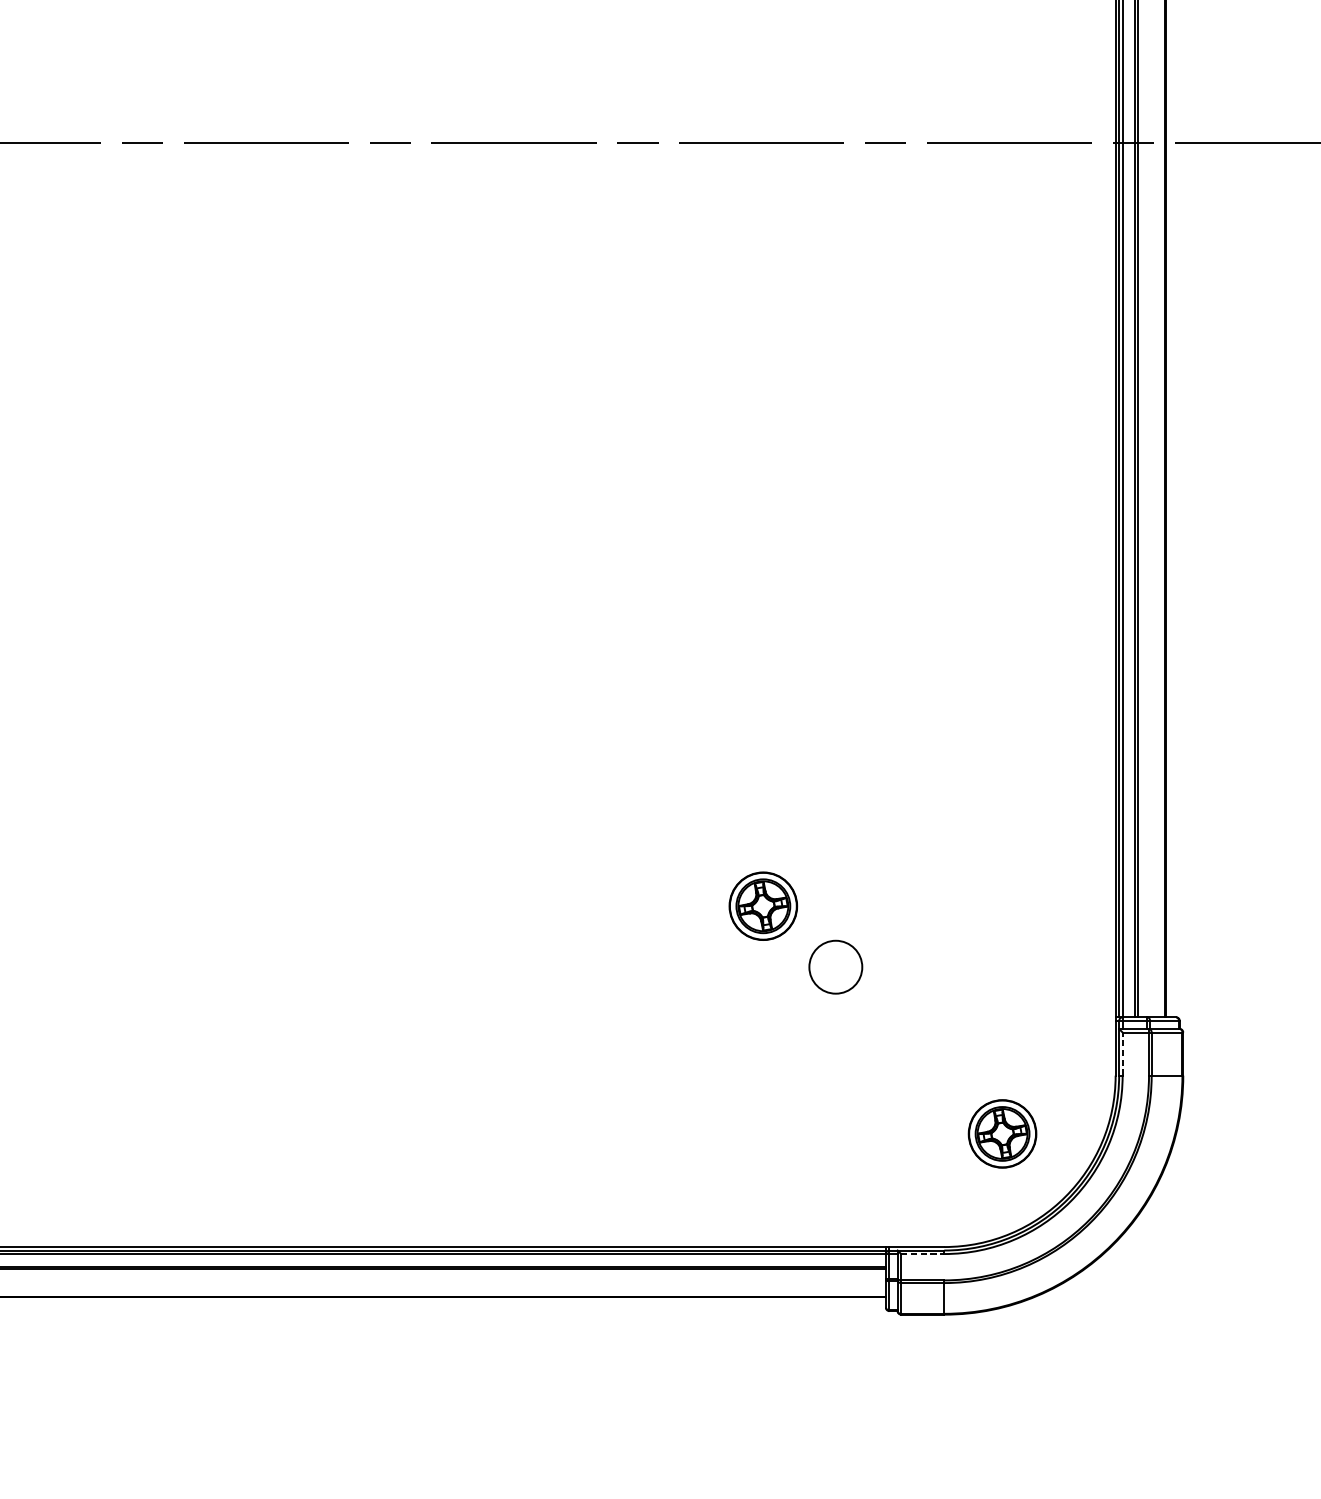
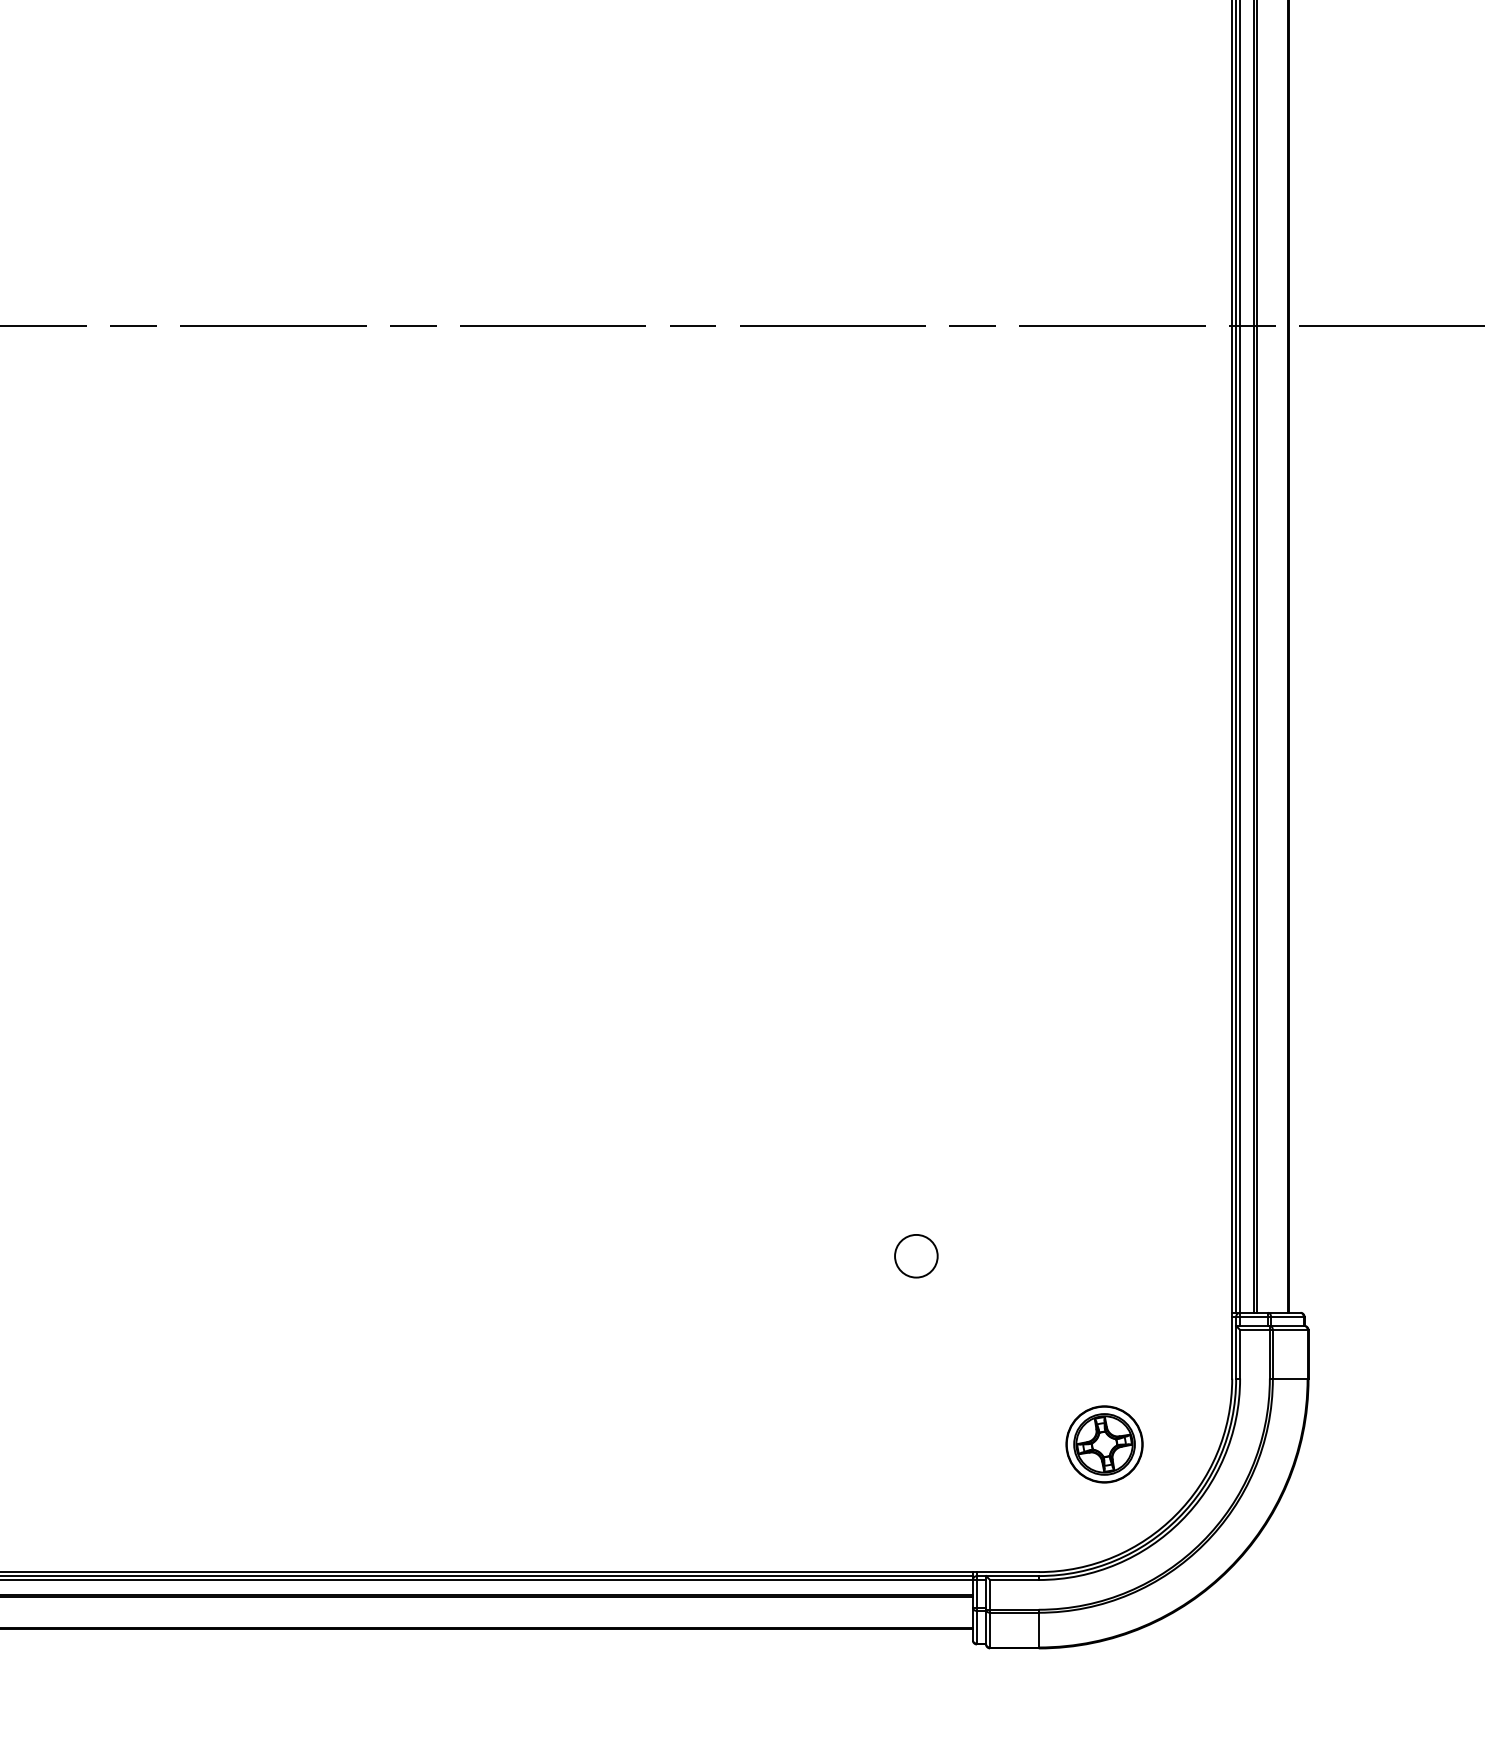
part: (763, 906) -> (834, 1187), removed
circle: (835, 966) -> (916, 1255), size x0.71
line: (1122, 1053) -> (1240, 1353), dashed -> solid
line: (922, 1254) -> (1014, 1580), dashed -> solid

